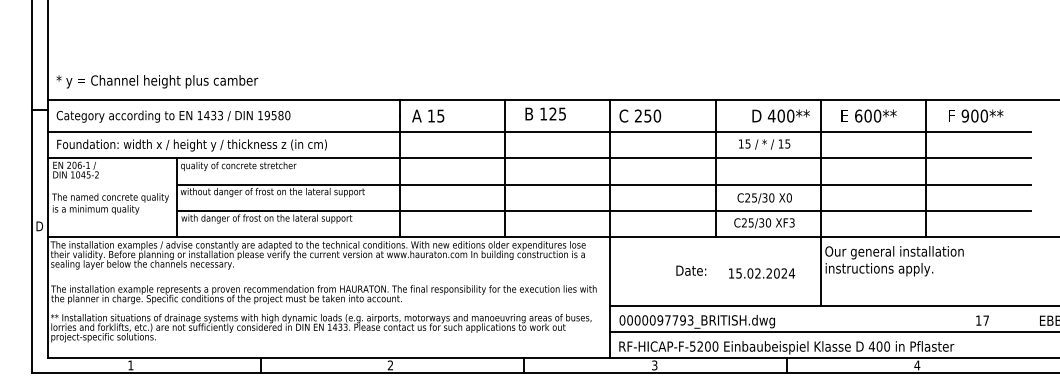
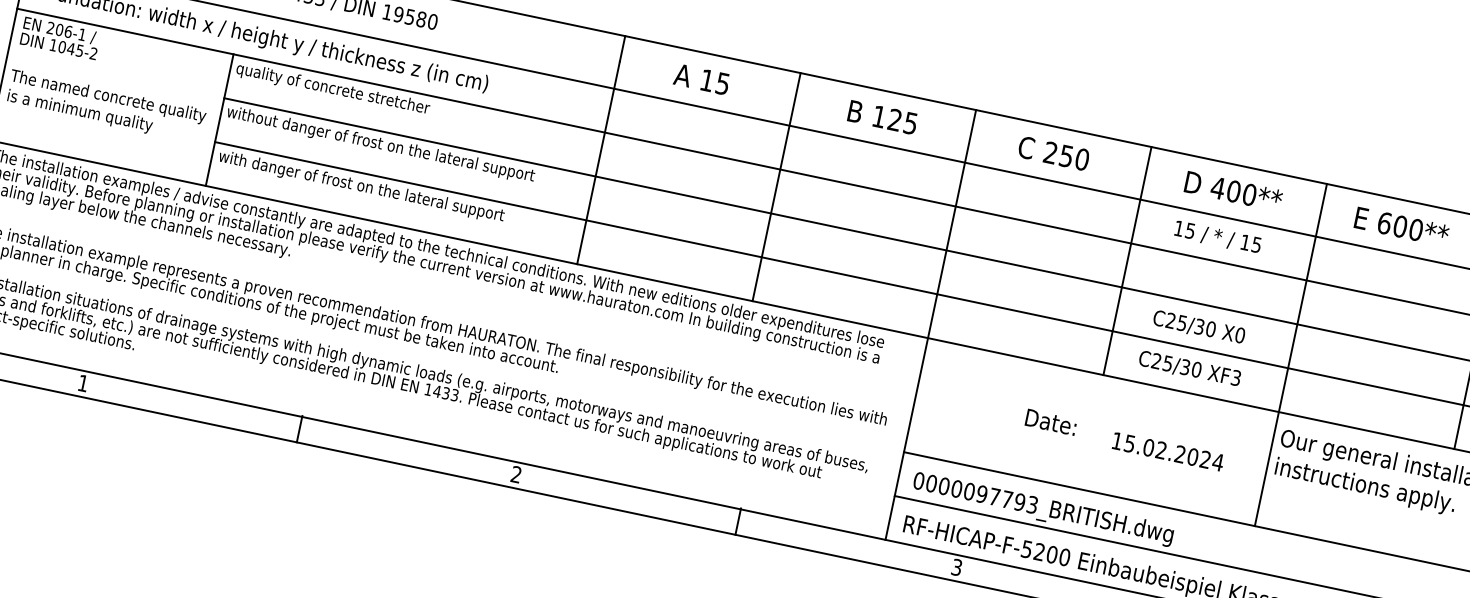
text: (545, 113) -> (882, 116), moved
text: (428, 115) -> (702, 78), moved
text: (640, 115) -> (1054, 152), moved
text: (780, 115) -> (1232, 190), moved

